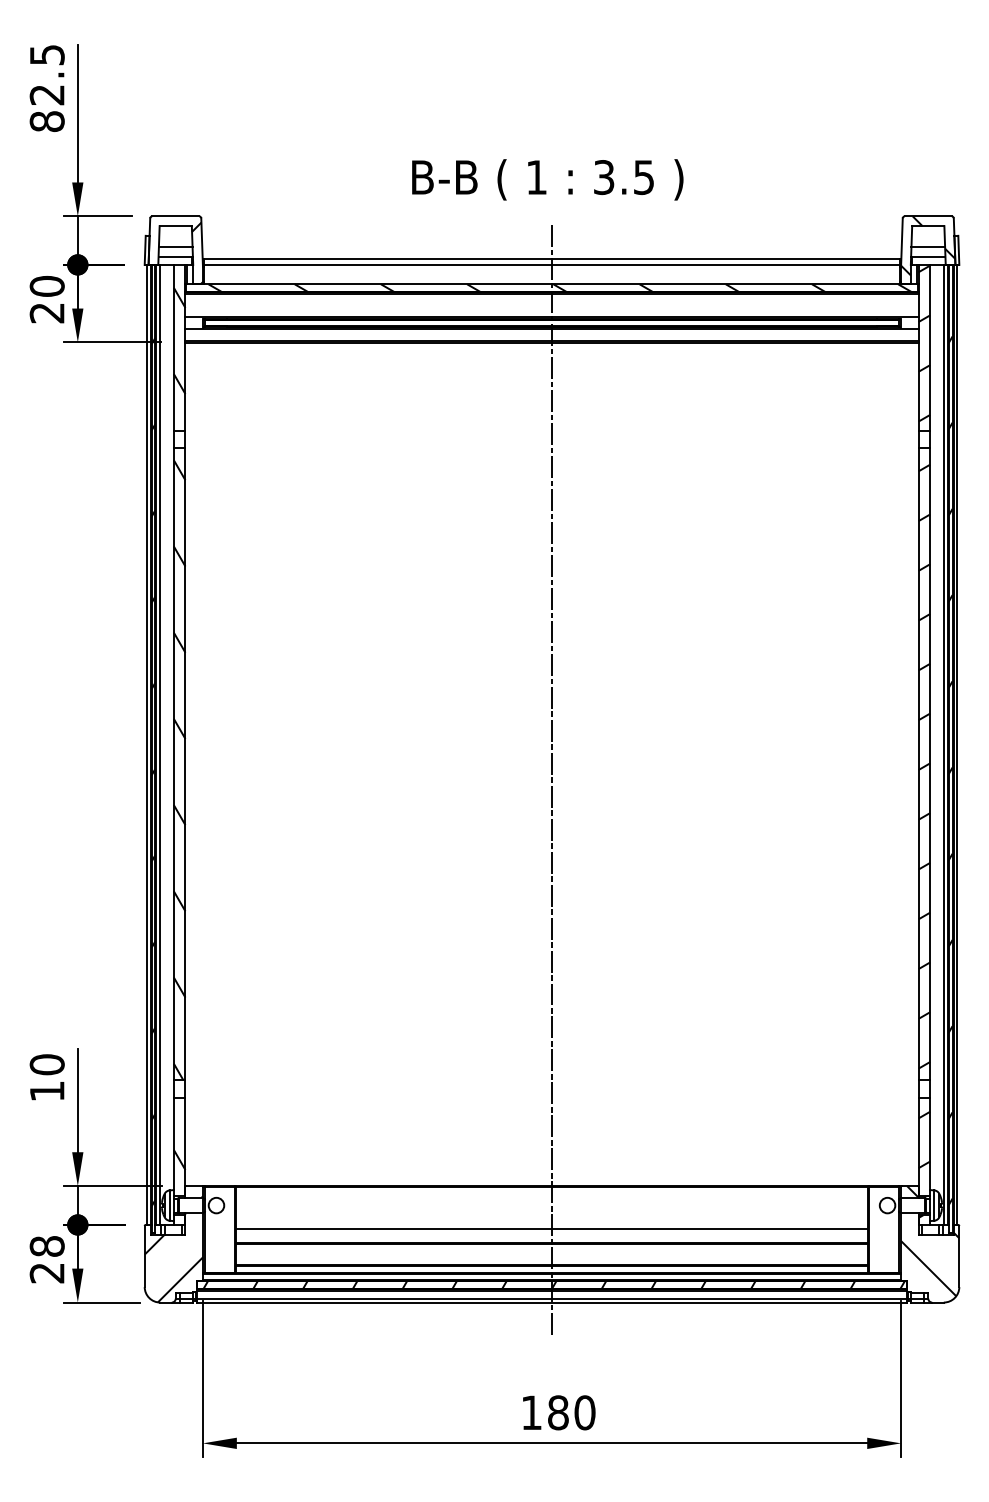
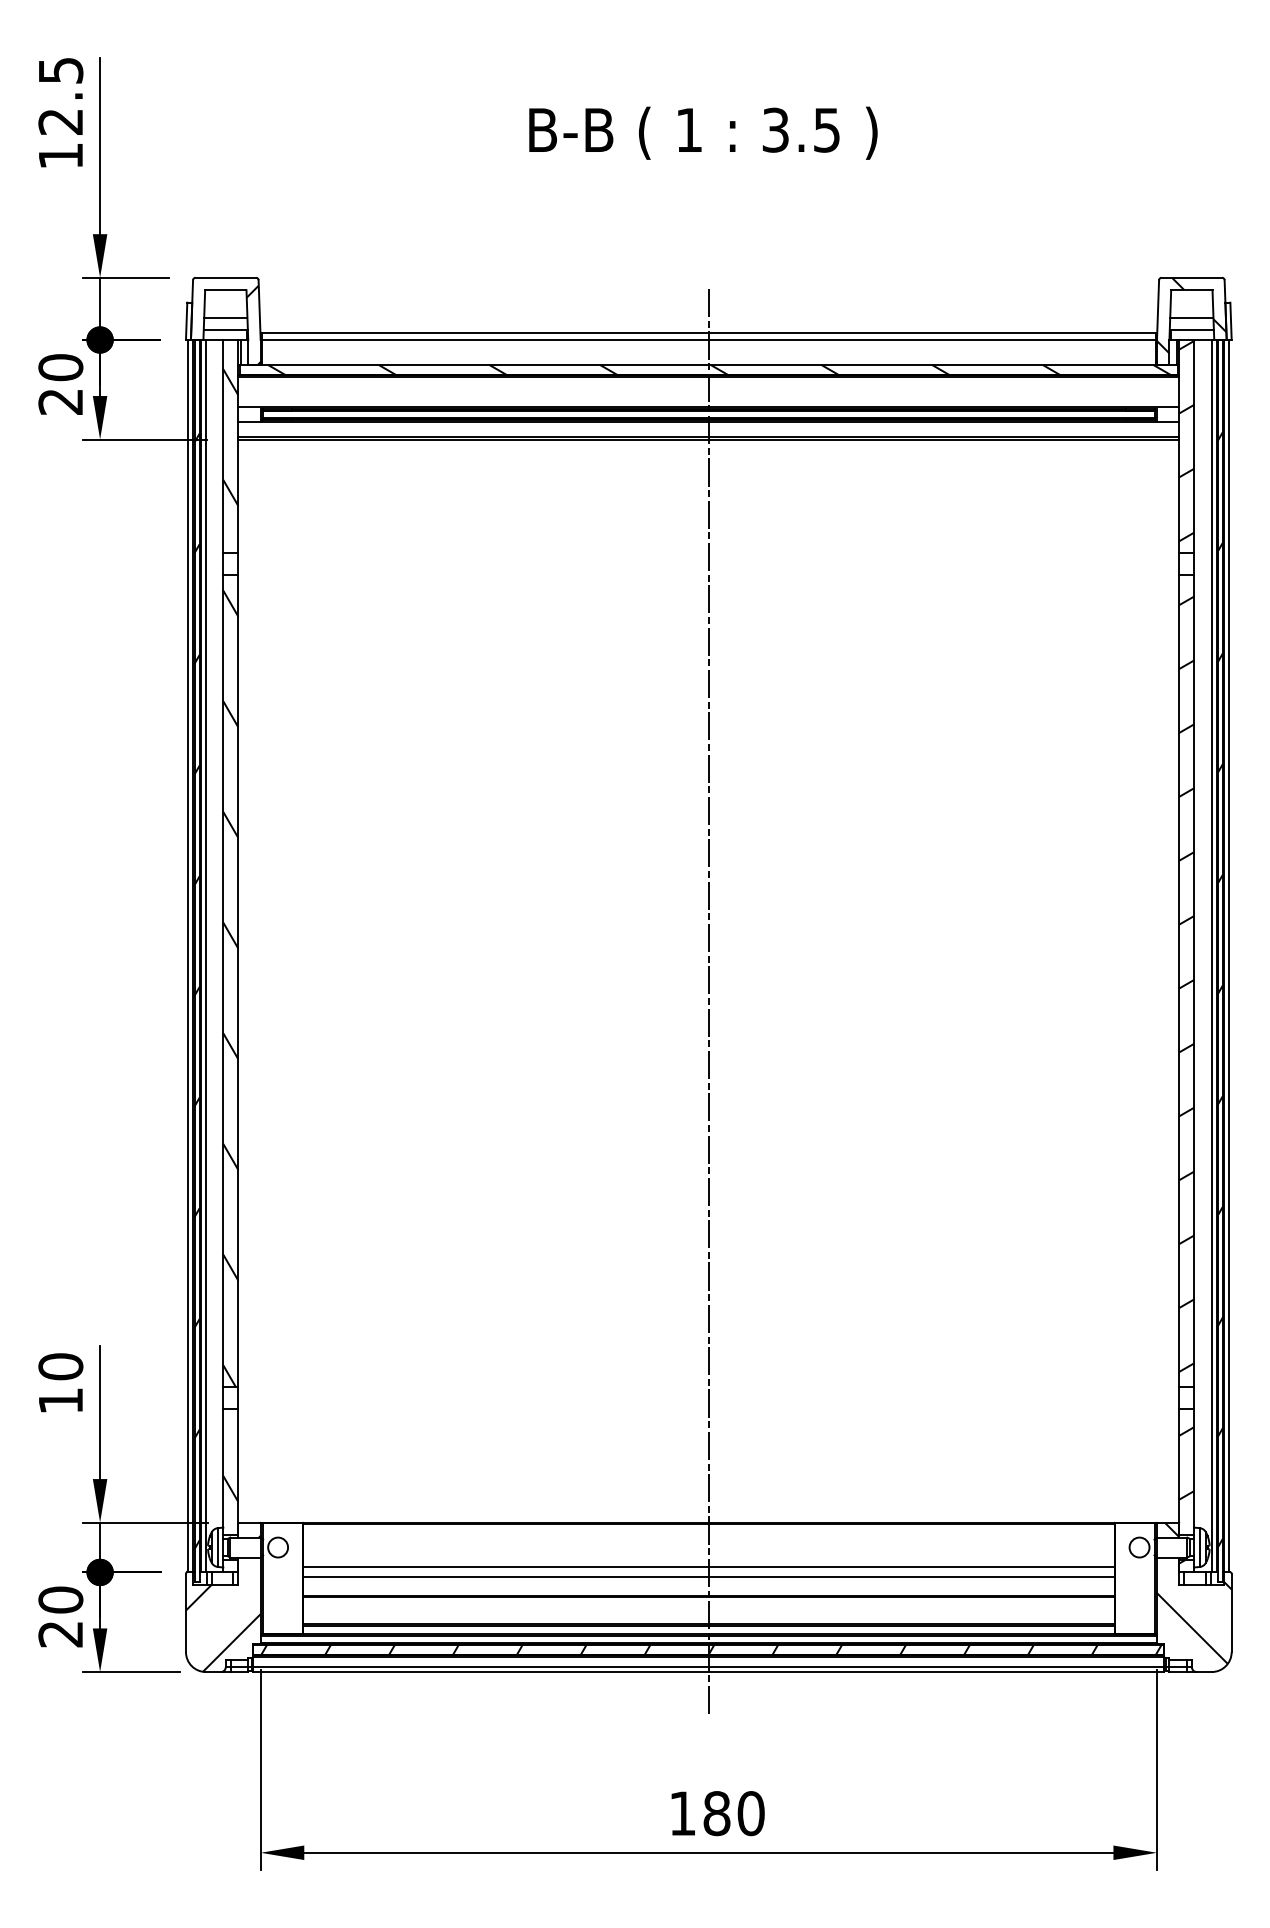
text: (46, 121) -> (59, 155), 82.5 -> 12.5
text: (547, 179) -> (703, 132), moved
line: (551, 1221) -> (708, 1567), added
text: (46, 1246) -> (59, 1600), 28 -> 20

